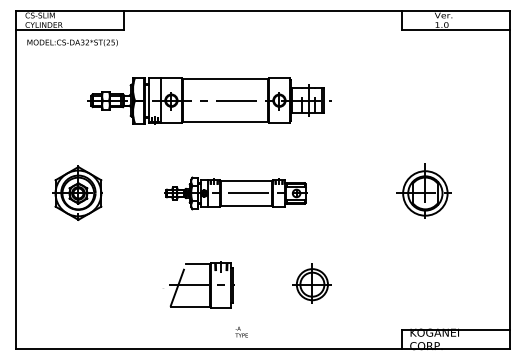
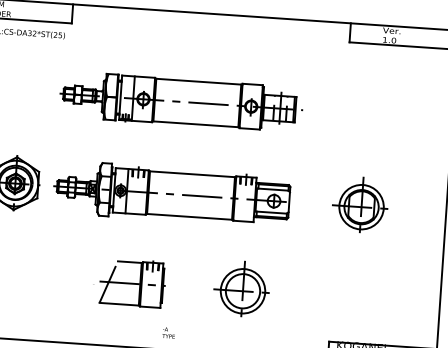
part: (209, 100) -> (181, 101), moved
part: (234, 193) -> (171, 194), size x1.67
part: (311, 282) -> (241, 288), size x1.43

